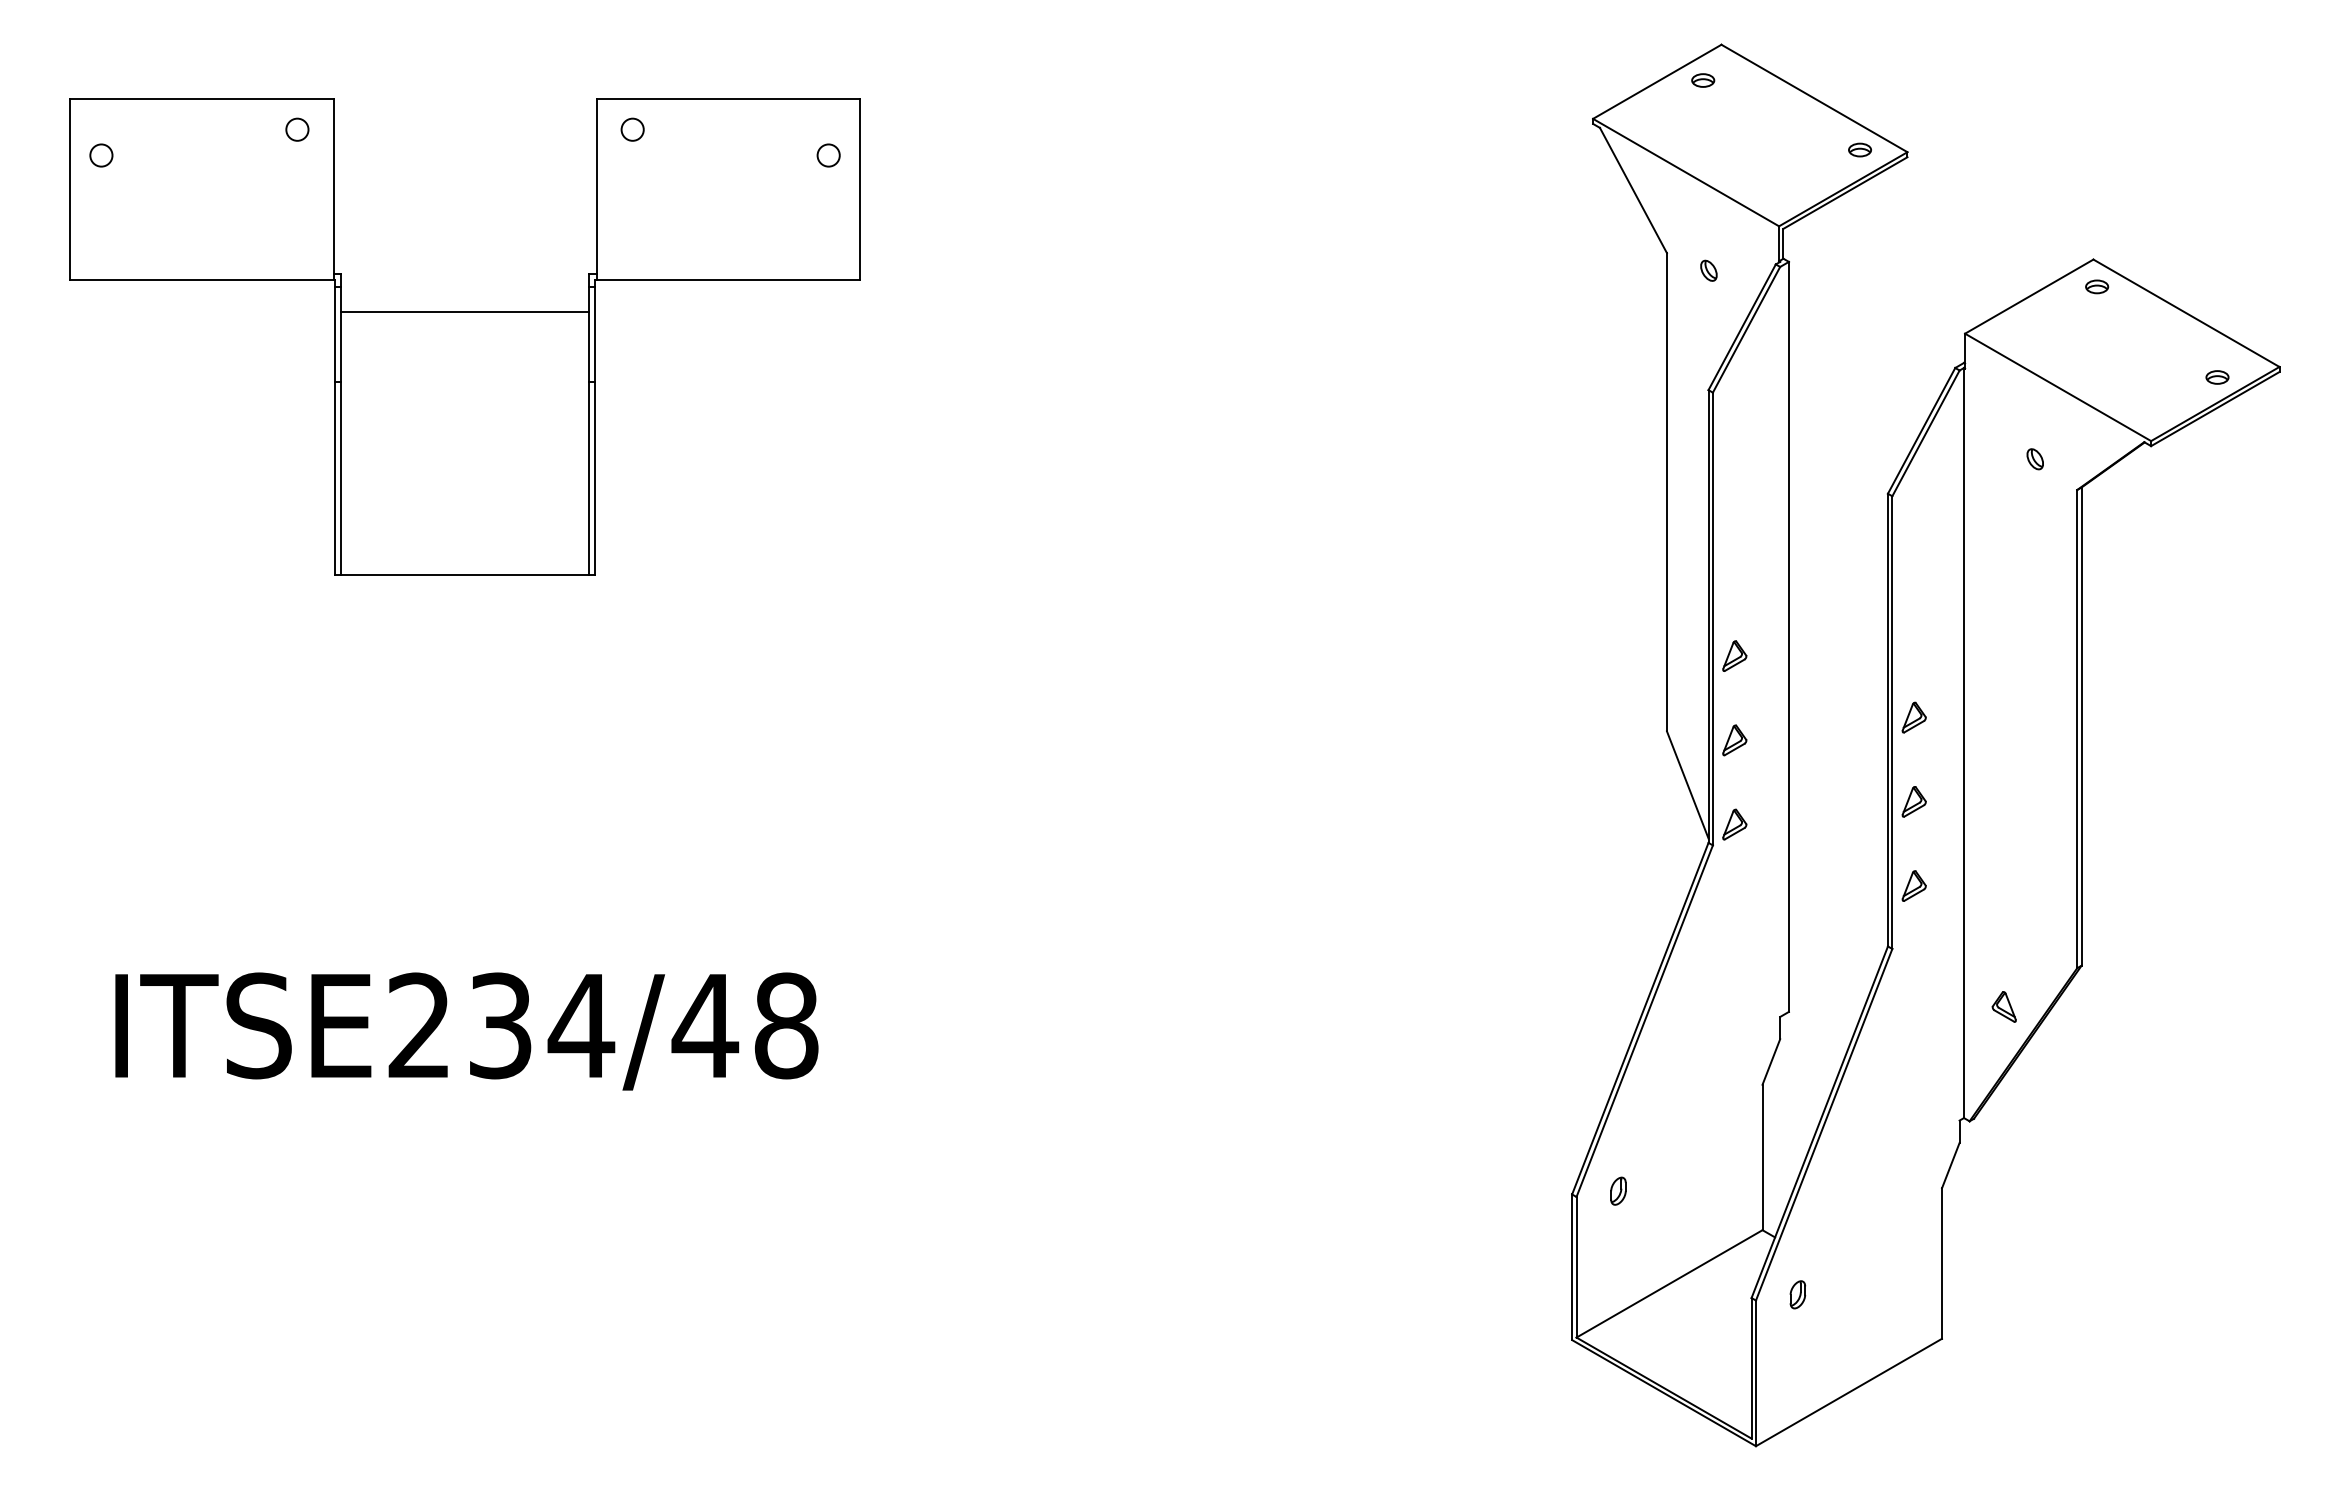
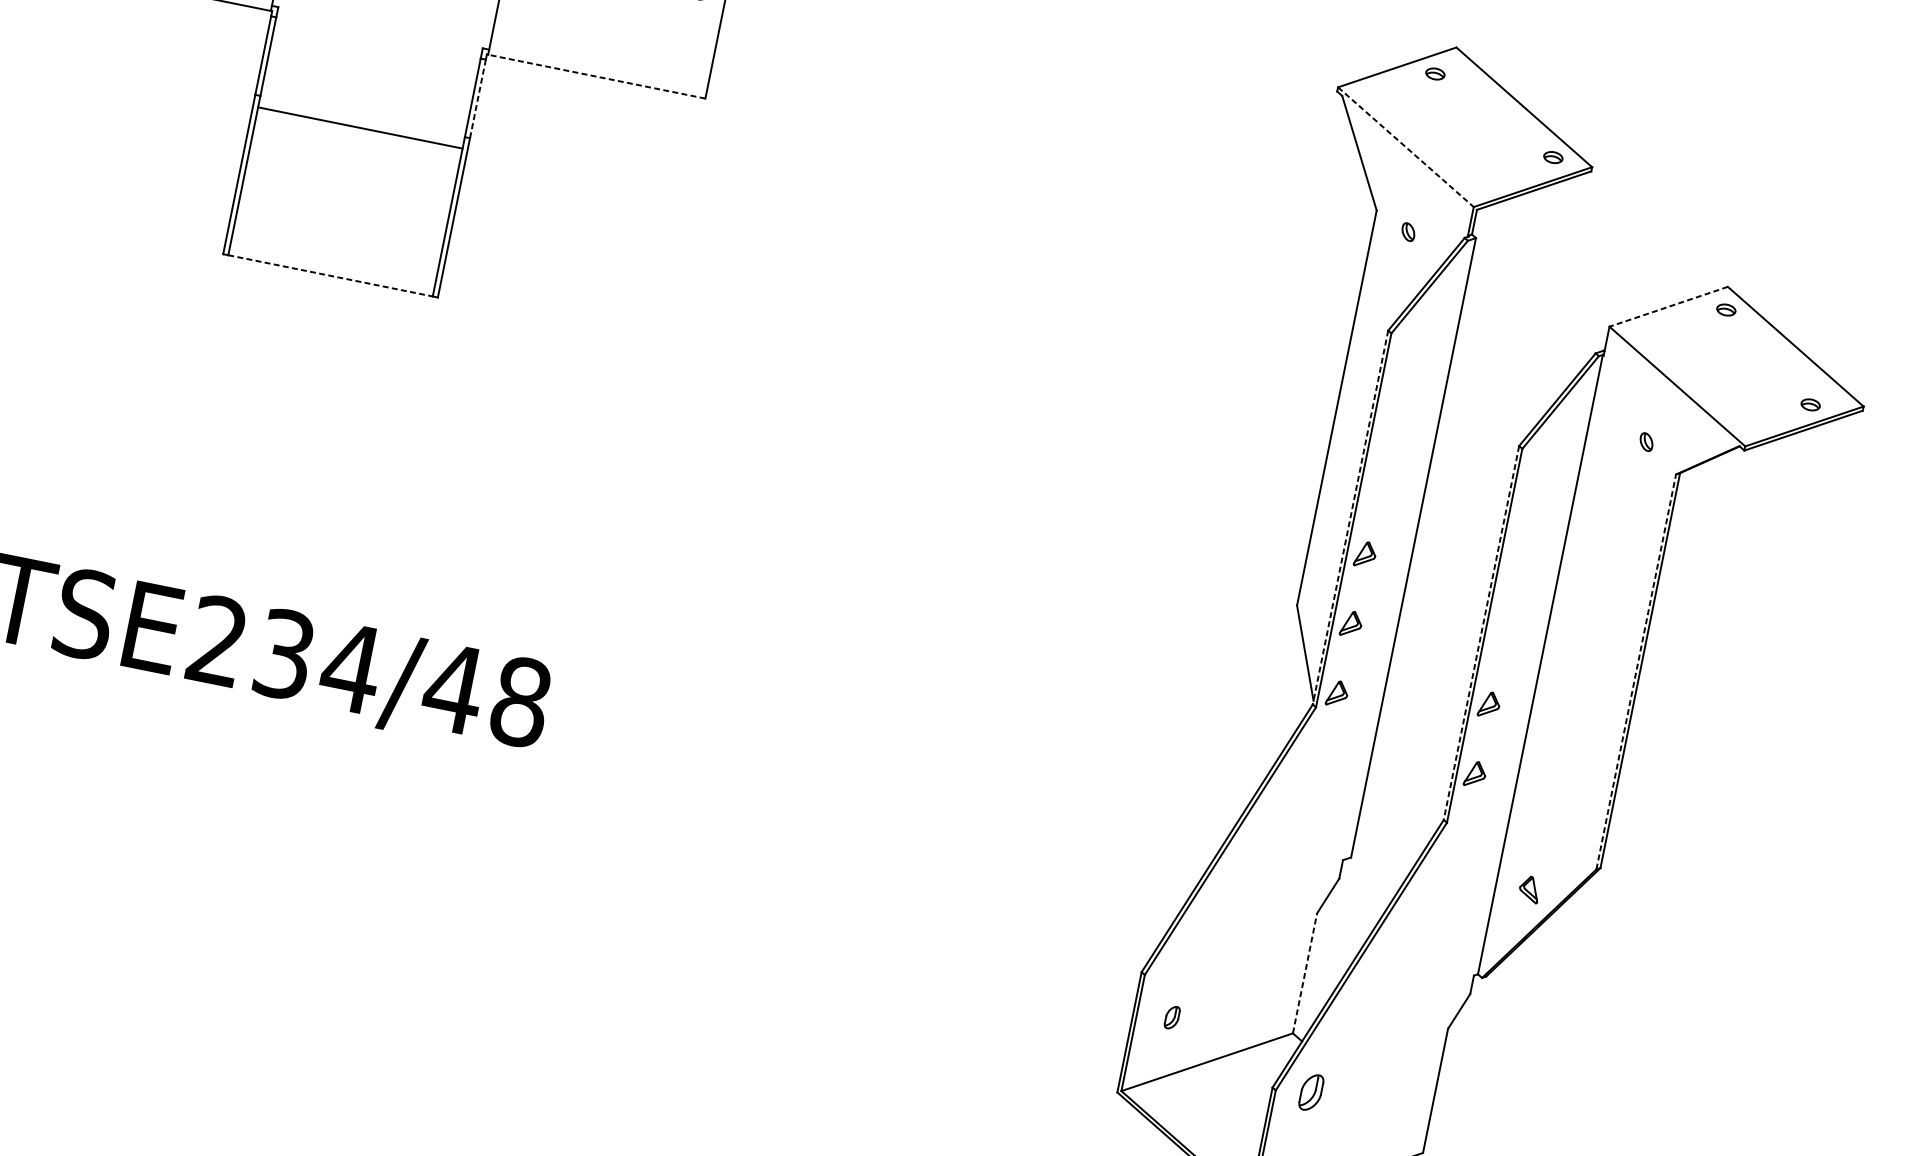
line: (1686, 172) -> (1406, 147), solid -> dashed
line: (728, 280) -> (597, 76), solid -> dashed
line: (2028, 296) -> (1668, 306), solid -> dashed
line: (464, 311) -> (359, 127), moved
line: (595, 334) -> (478, 99), solid -> dashed
line: (465, 574) -> (330, 275), solid -> dashed
line: (1708, 617) -> (1350, 518), solid -> dashed
part: (1913, 717) -> (1502, 635), removed
line: (1887, 720) -> (1481, 633), solid -> dashed
line: (2077, 728) -> (1636, 671), solid -> dashed
line: (1762, 1157) -> (1305, 973), solid -> dashed
part: (1618, 1190) -> (1172, 1017), moved
part: (1797, 1294) -> (1311, 1092), size x1.6

